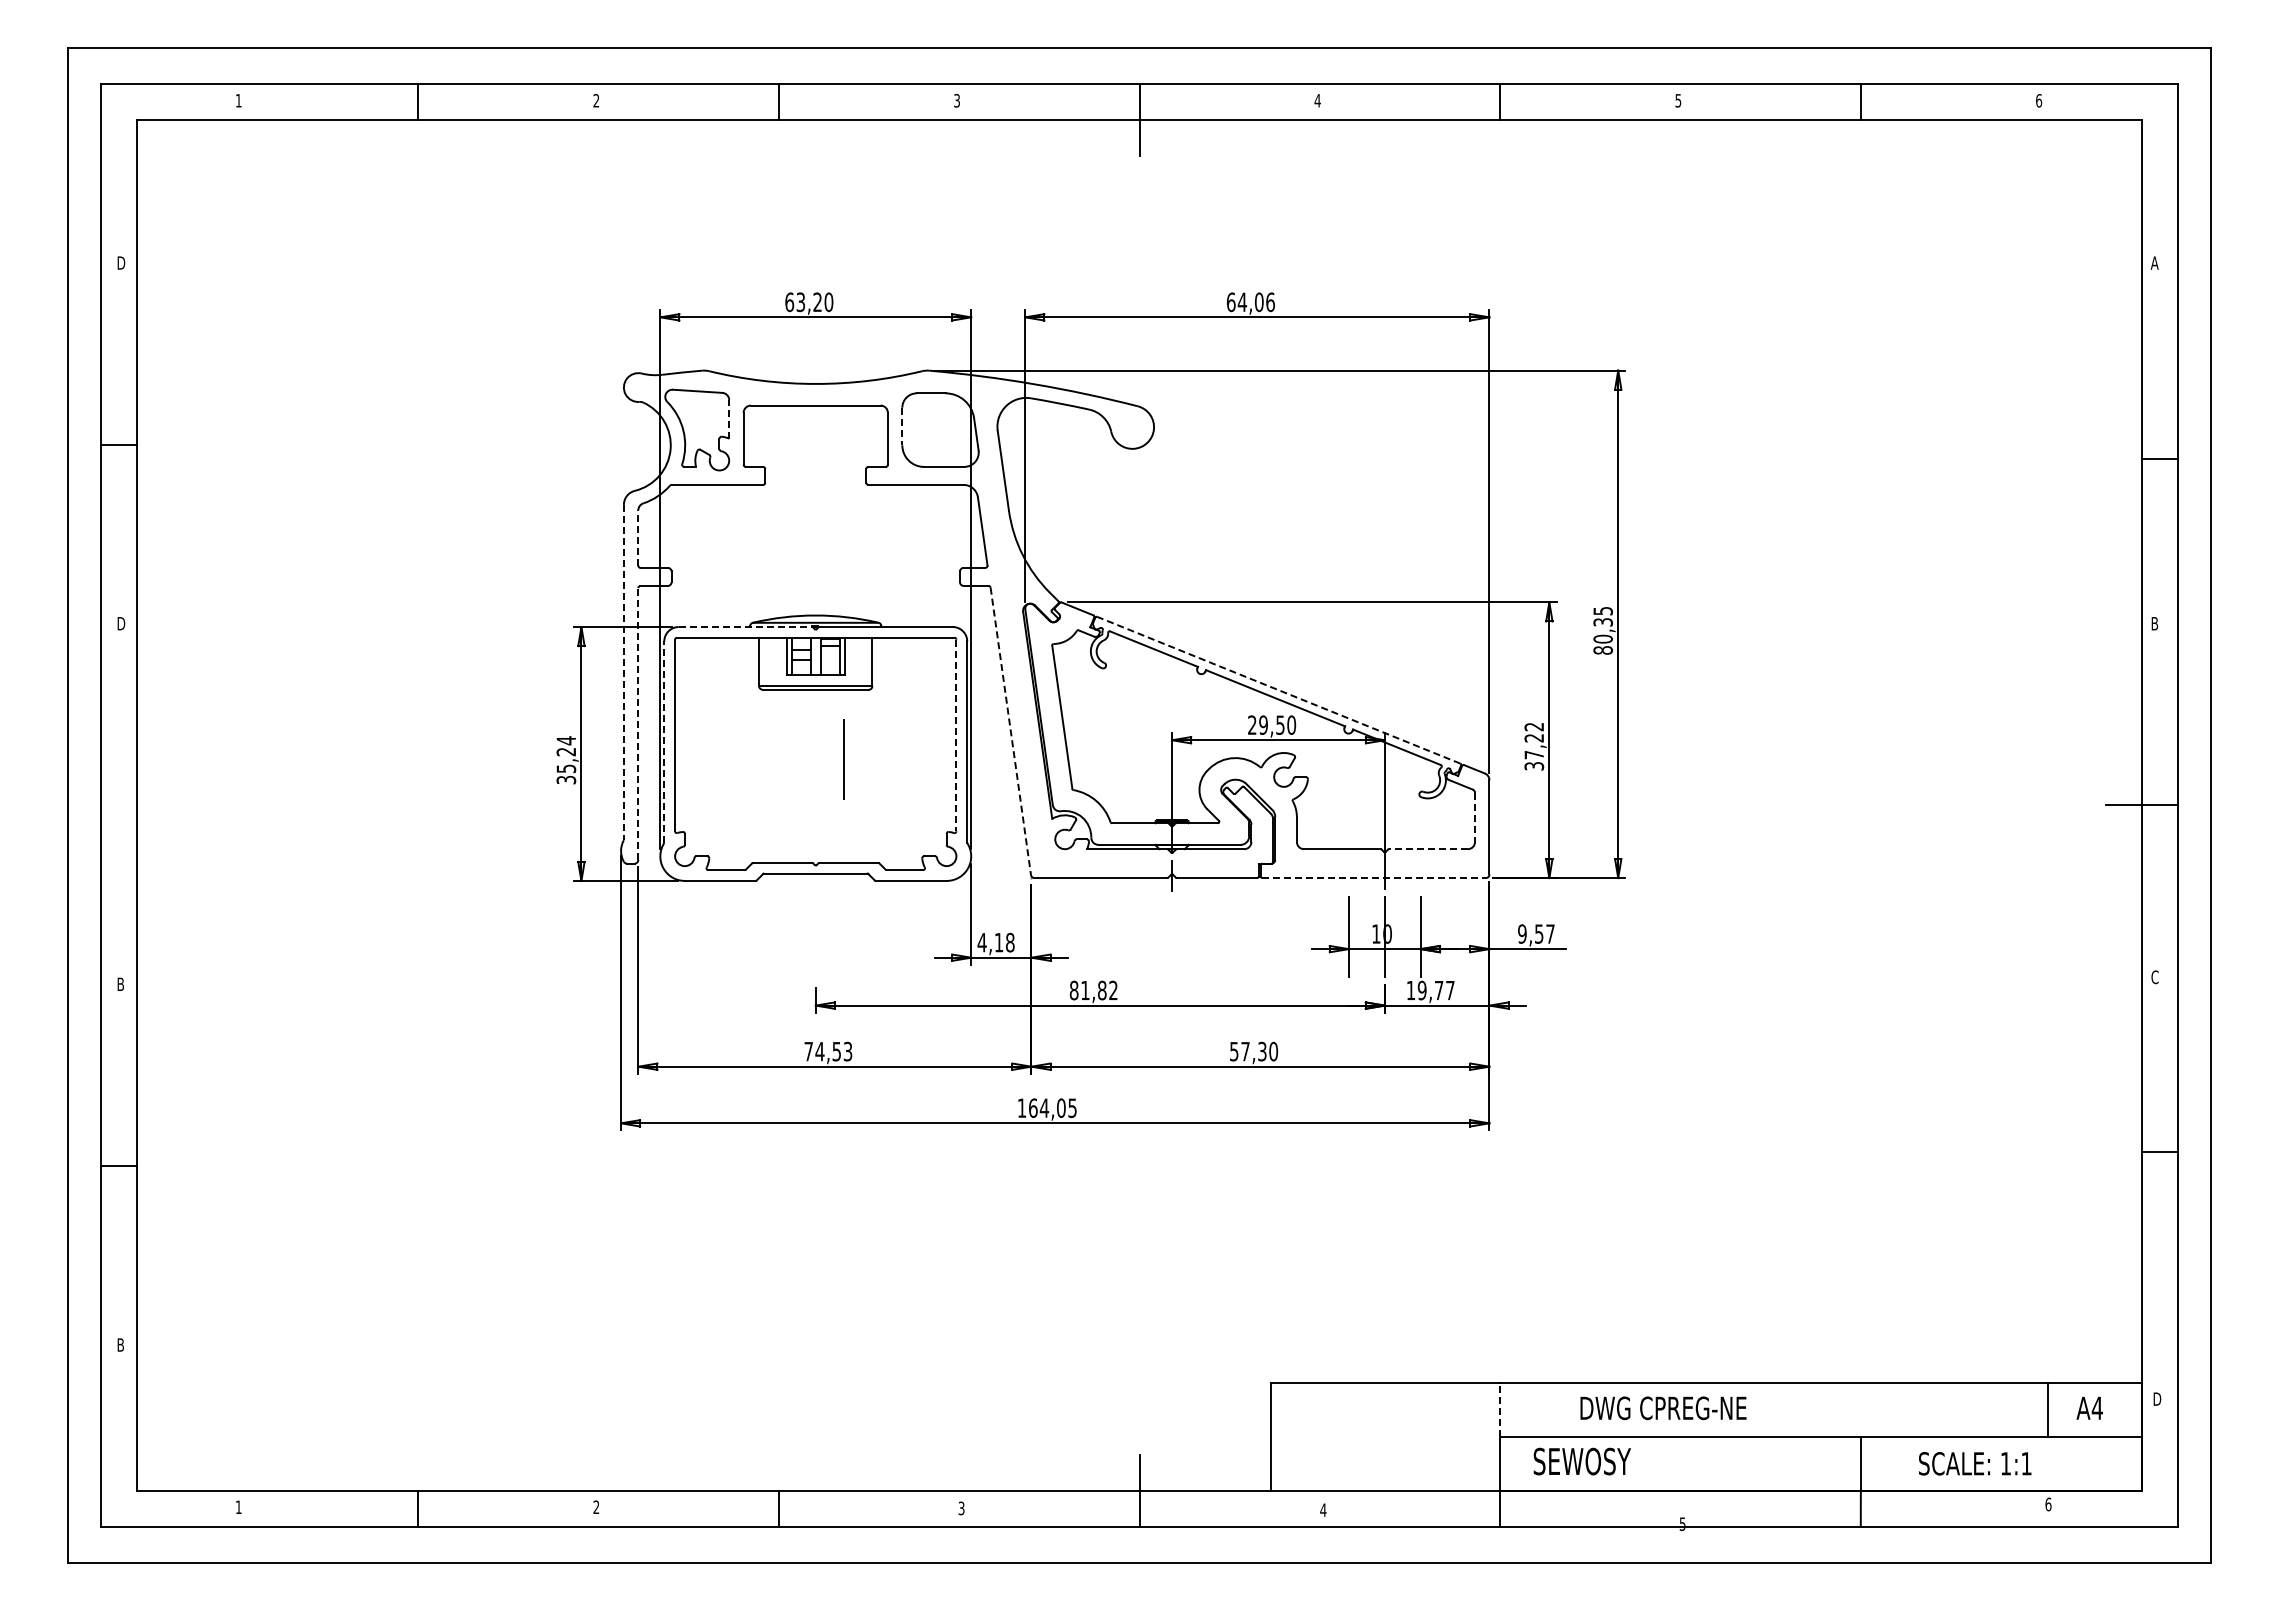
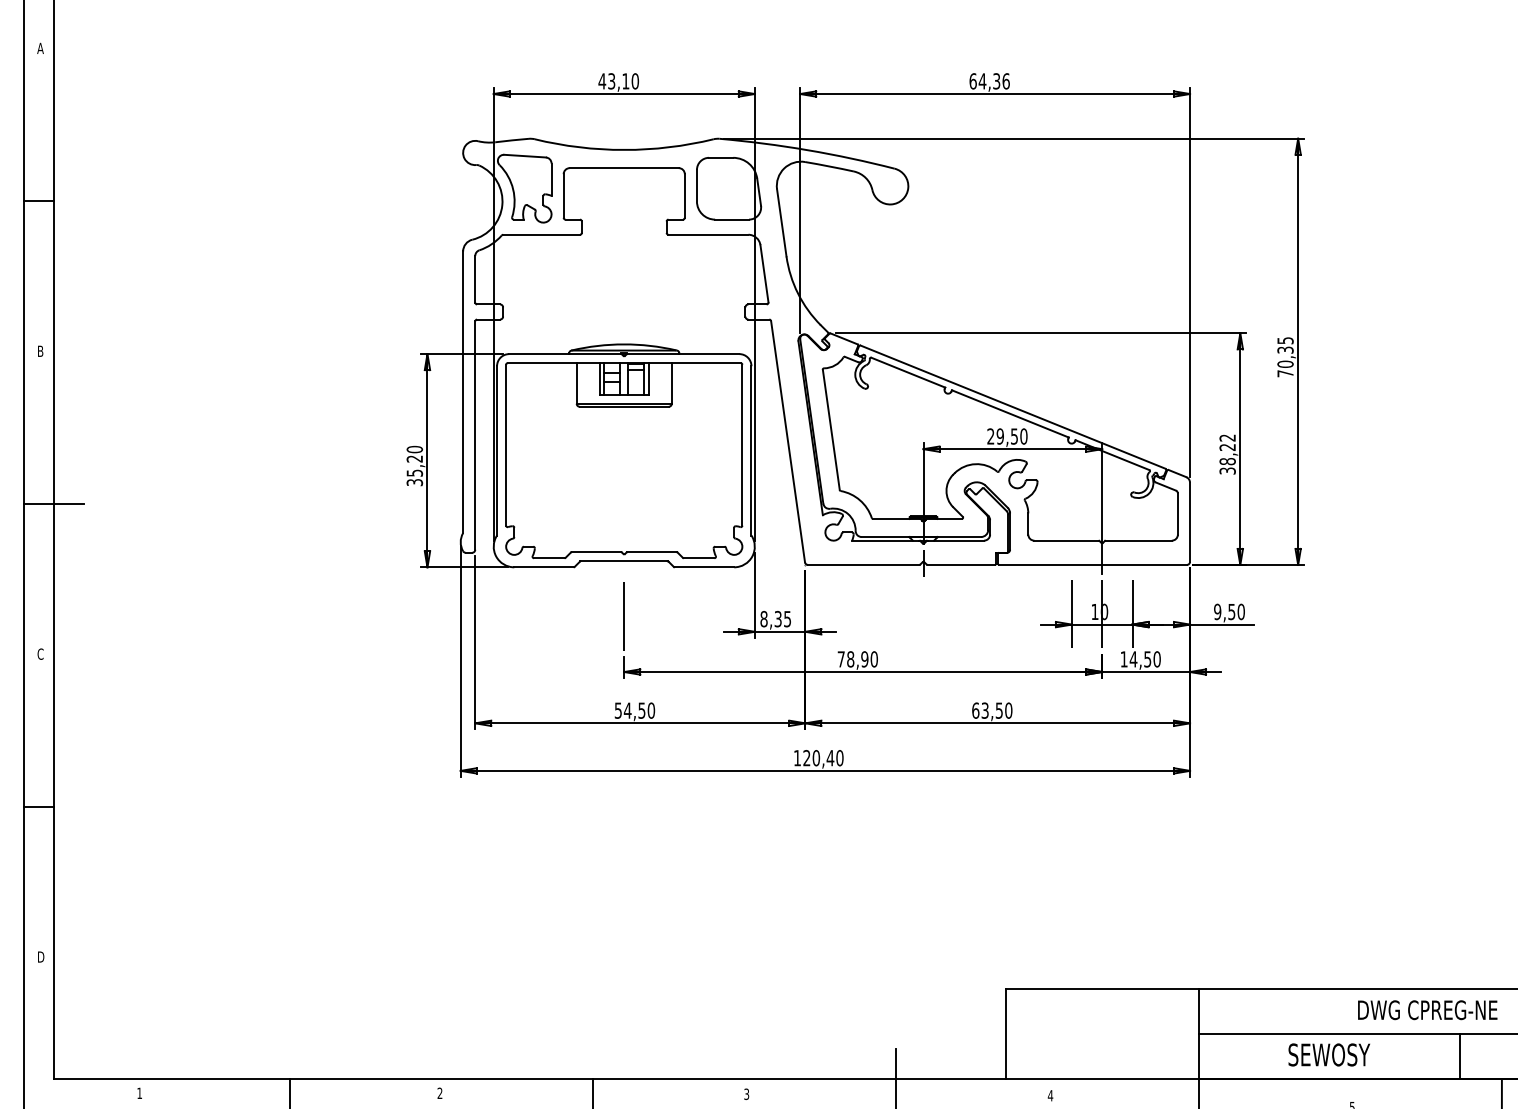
text: (120, 262) -> (40, 47), D -> A
text: (803, 302) -> (613, 81), 63,20 -> 43,10
text: (1259, 302) -> (996, 81), 64,06 -> 64,36
line: (729, 418) -> (551, 178), dashed -> solid
line: (902, 426) -> (697, 185), dashed -> solid
line: (638, 538) -> (475, 279), dashed -> solid
text: (122, 624) -> (42, 351), D -> B
line: (745, 627) -> (565, 354), dashed -> solid
text: (1602, 650) -> (1284, 373), 80,35 -> 70,35
line: (623, 672) -> (462, 392), dashed -> solid
line: (1278, 690) -> (1012, 407), dashed -> solid
line: (638, 724) -> (475, 435), dashed -> solid
line: (1010, 731) -> (787, 441), dashed -> solid
line: (956, 735) -> (742, 445), dashed -> solid
text: (566, 740) -> (414, 449), 35,24 -> 35,20
line: (664, 742) -> (497, 451), dashed -> solid
text: (1534, 754) -> (1227, 461), 37,22 -> 38,22
line: (843, 759) -> (624, 616), moved
line: (136, 805) -> (53, 503), added
line: (1475, 817) -> (1178, 514), dashed -> solid
line: (1427, 849) -> (1137, 540), dashed -> solid
line: (1374, 878) -> (1093, 565), dashed -> solid
text: (1550, 933) -> (1241, 611), 9,57 -> 9,50
text: (995, 942) -> (775, 619), 4,18 -> 8,35
text: (120, 984) -> (40, 654), B -> C
text: (1093, 990) -> (857, 659), 81,82 -> 78,90
text: (1435, 990) -> (1144, 659), 19,77 -> 14,50
text: (828, 1051) -> (634, 710), 74,53 -> 54,50
text: (1248, 1051) -> (987, 710), 57,30 -> 63,50
text: (1052, 1107) -> (823, 757), 164,05 -> 120,40
text: (122, 1345) -> (42, 957), B -> D
text: (1663, 1408) -> (1427, 1010), moved
line: (1500, 1409) -> (1199, 1011), dashed -> solid
text: (1581, 1461) -> (1328, 1054), moved
line: (1860, 1463) -> (1459, 1056), moved

